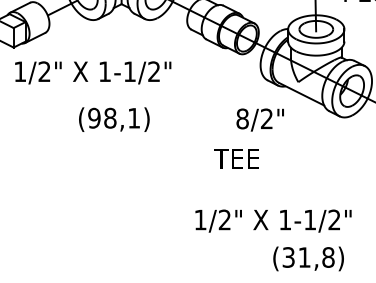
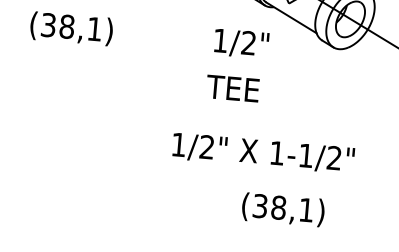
text: (94, 118) -> (48, 25), (98,1) -> (38,1)
text: (242, 118) -> (220, 40), 8/2" -> 1/2"
text: (236, 158) -> (232, 88), moved
text: (273, 220) -> (263, 152), moved
text: (316, 257) -> (292, 208), (31,8) -> (38,1)

